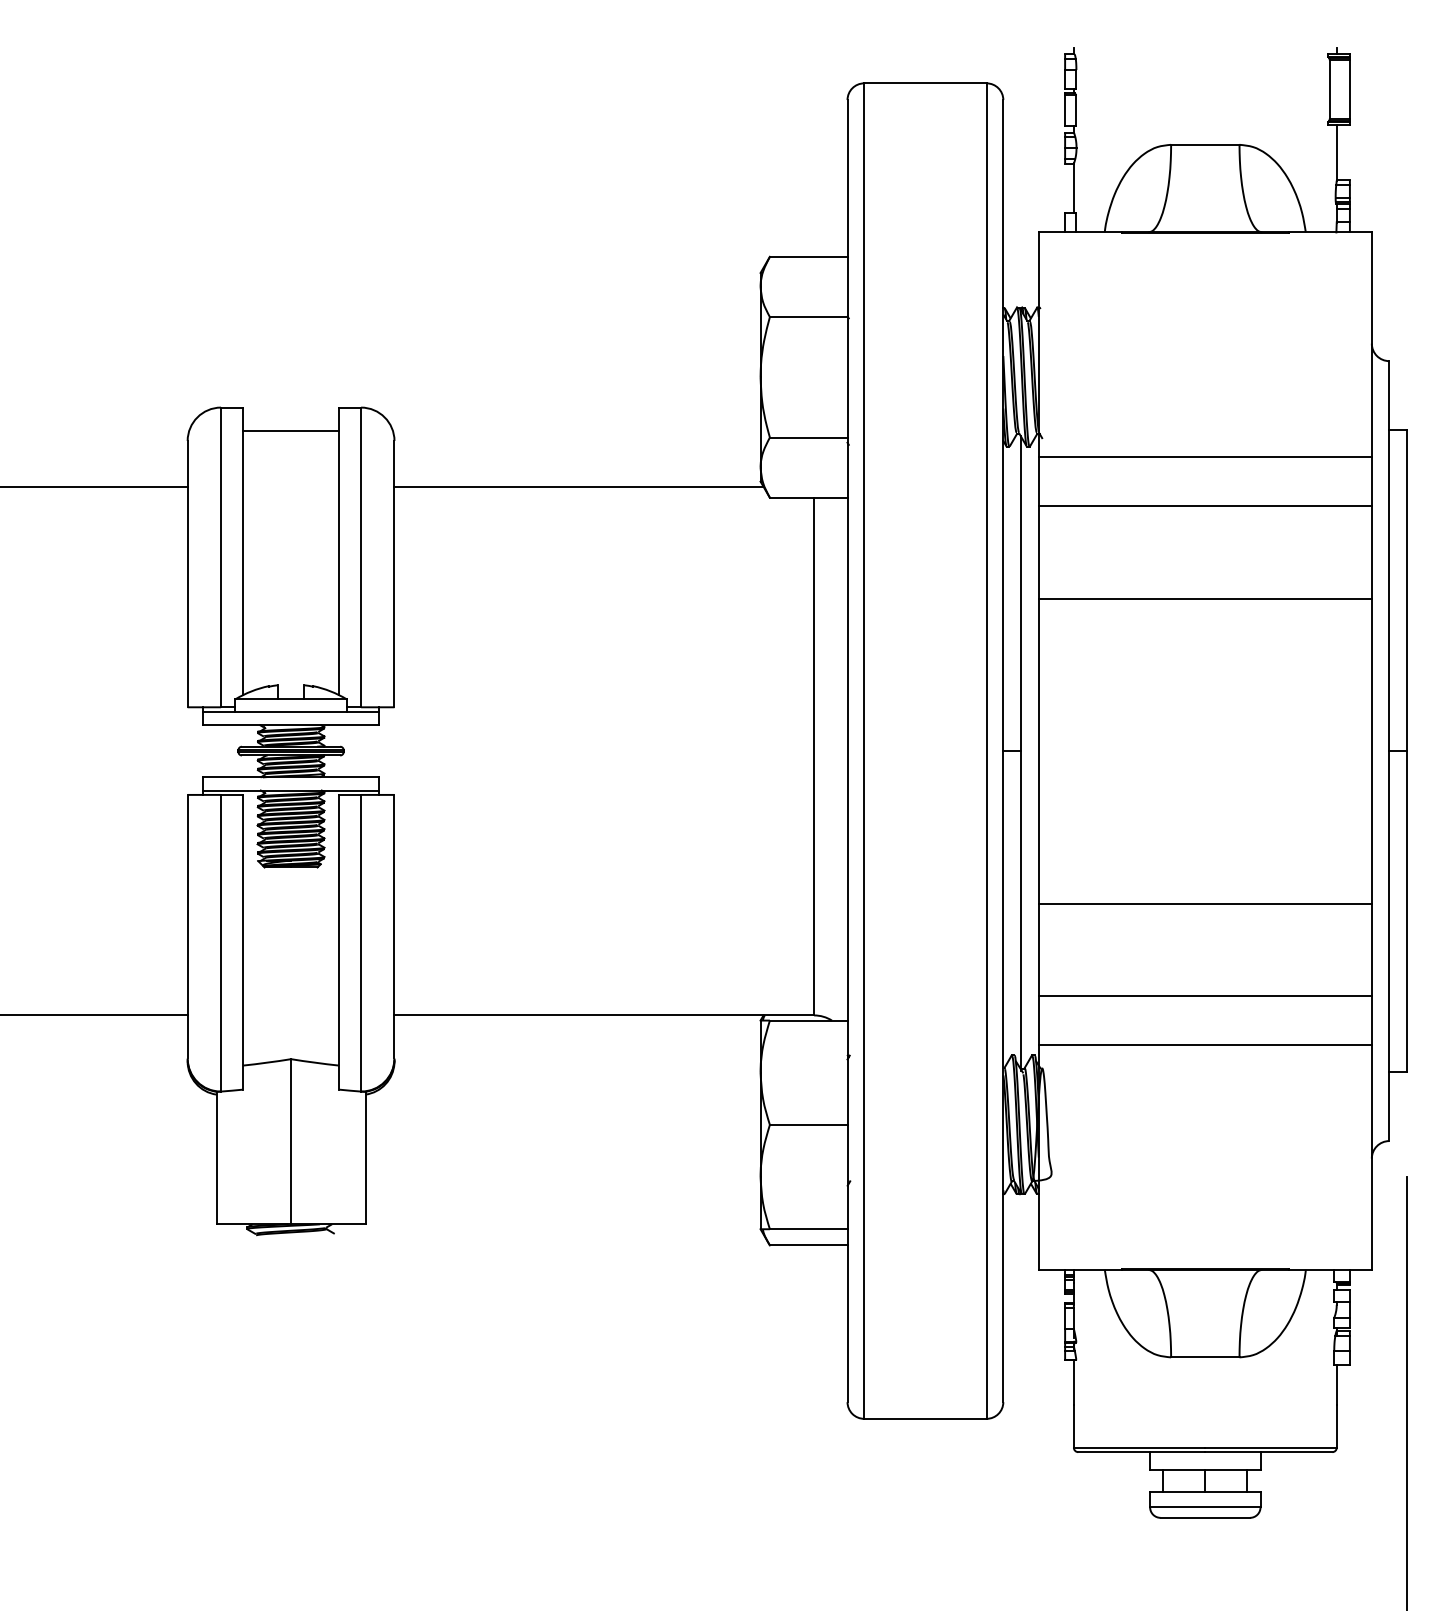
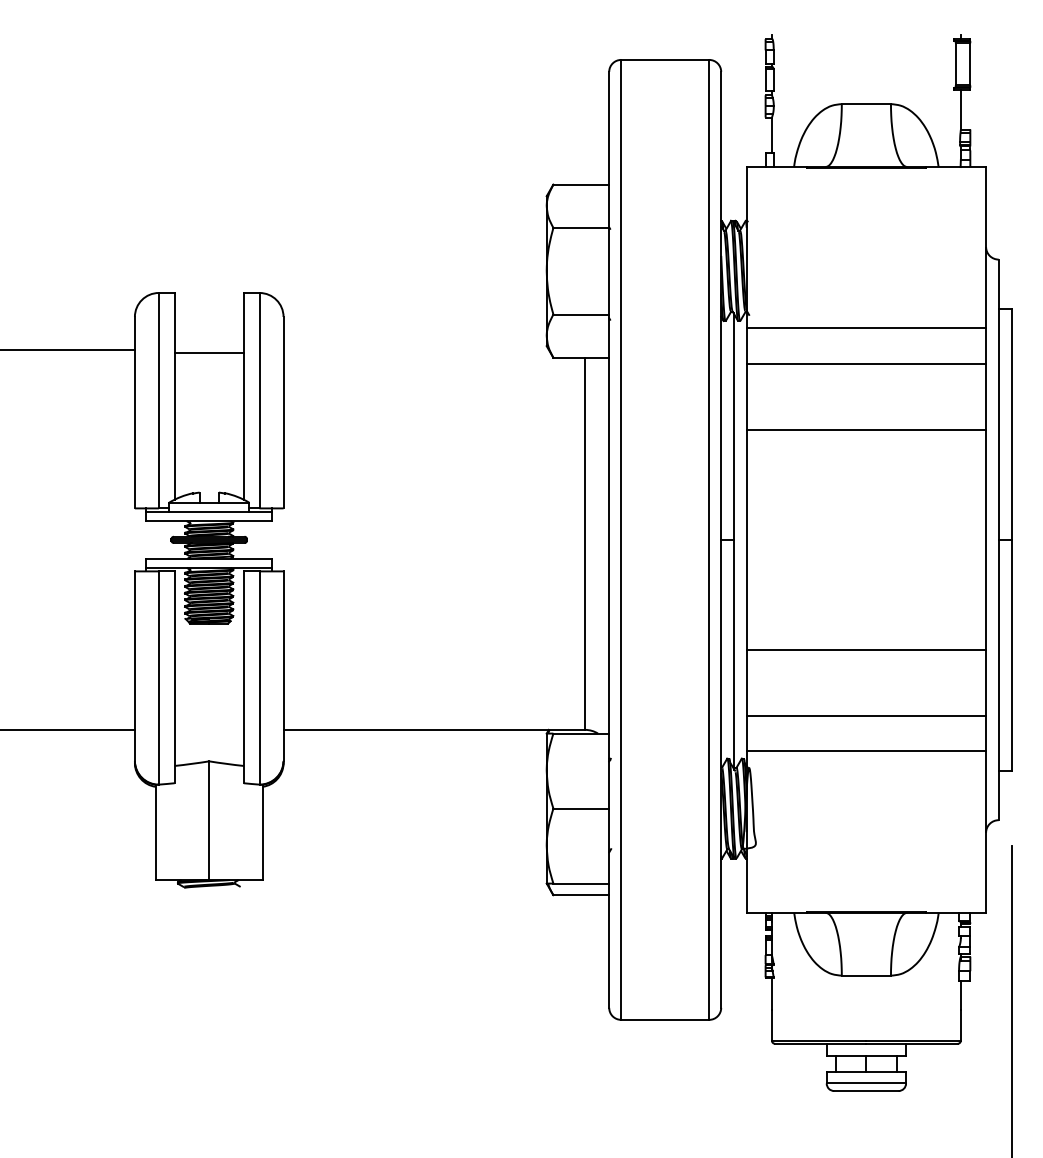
line: (290, 430) -> (208, 352), moved
line: (578, 486) -> (415, 349), removed

